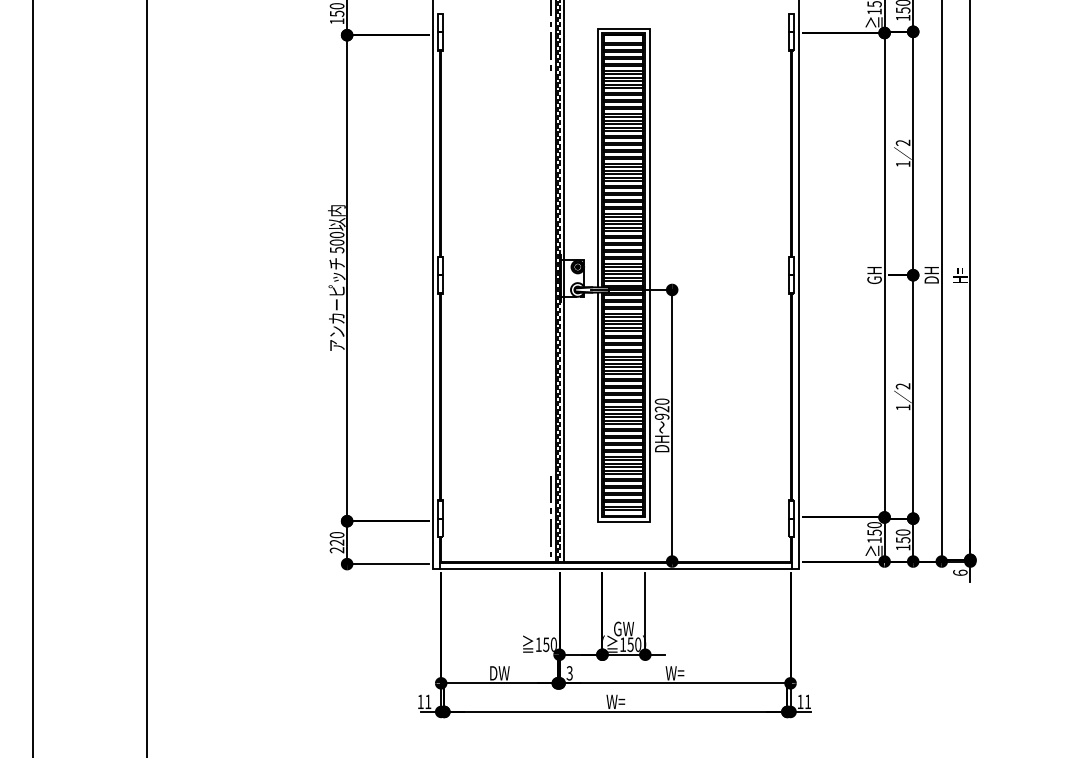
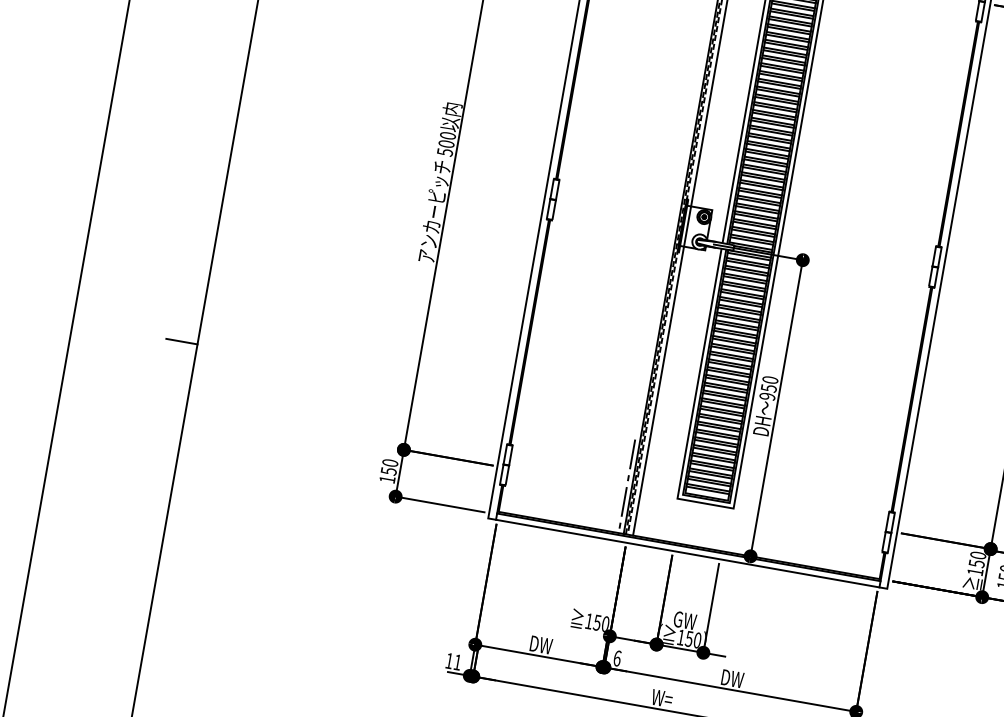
text: (661, 409) -> (768, 388), 920 -> 950
line: (132, 459) -> (181, 341), added
text: (336, 546) -> (387, 475), 220 -> 150
text: (569, 673) -> (617, 658), 3 -> 6
text: (675, 673) -> (732, 679), W= -> DW

